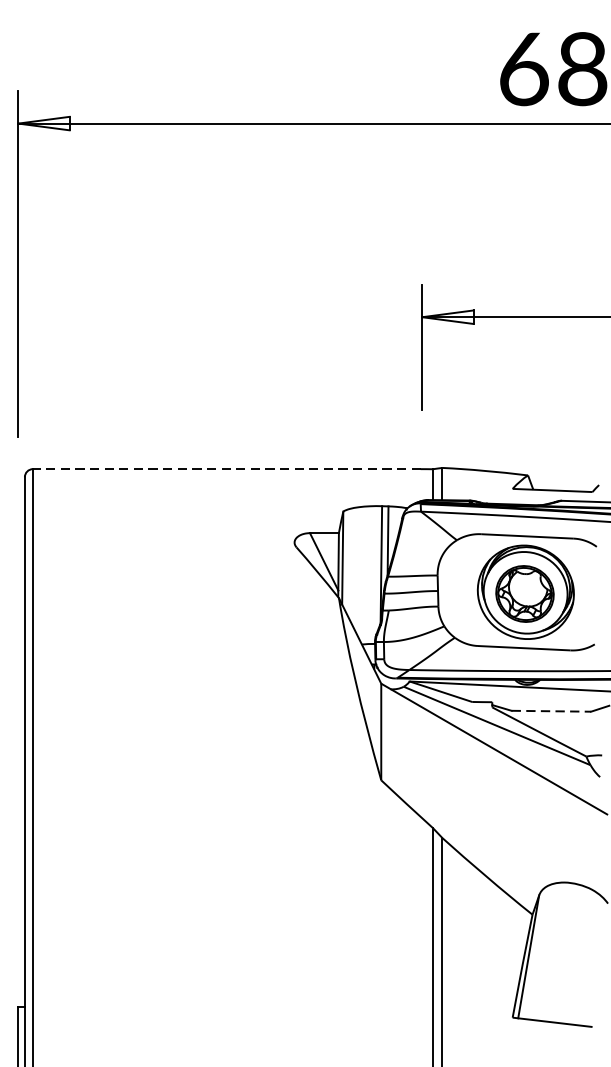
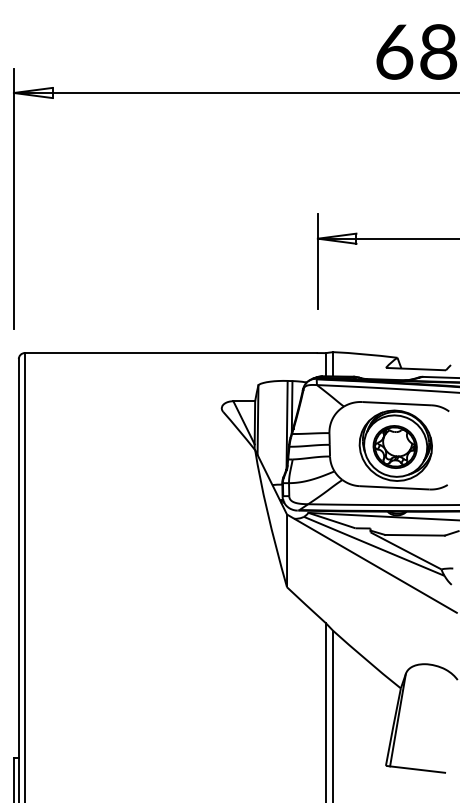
line: (226, 469) -> (170, 353), dashed -> solid
line: (551, 711) -> (415, 535), dashed -> solid

